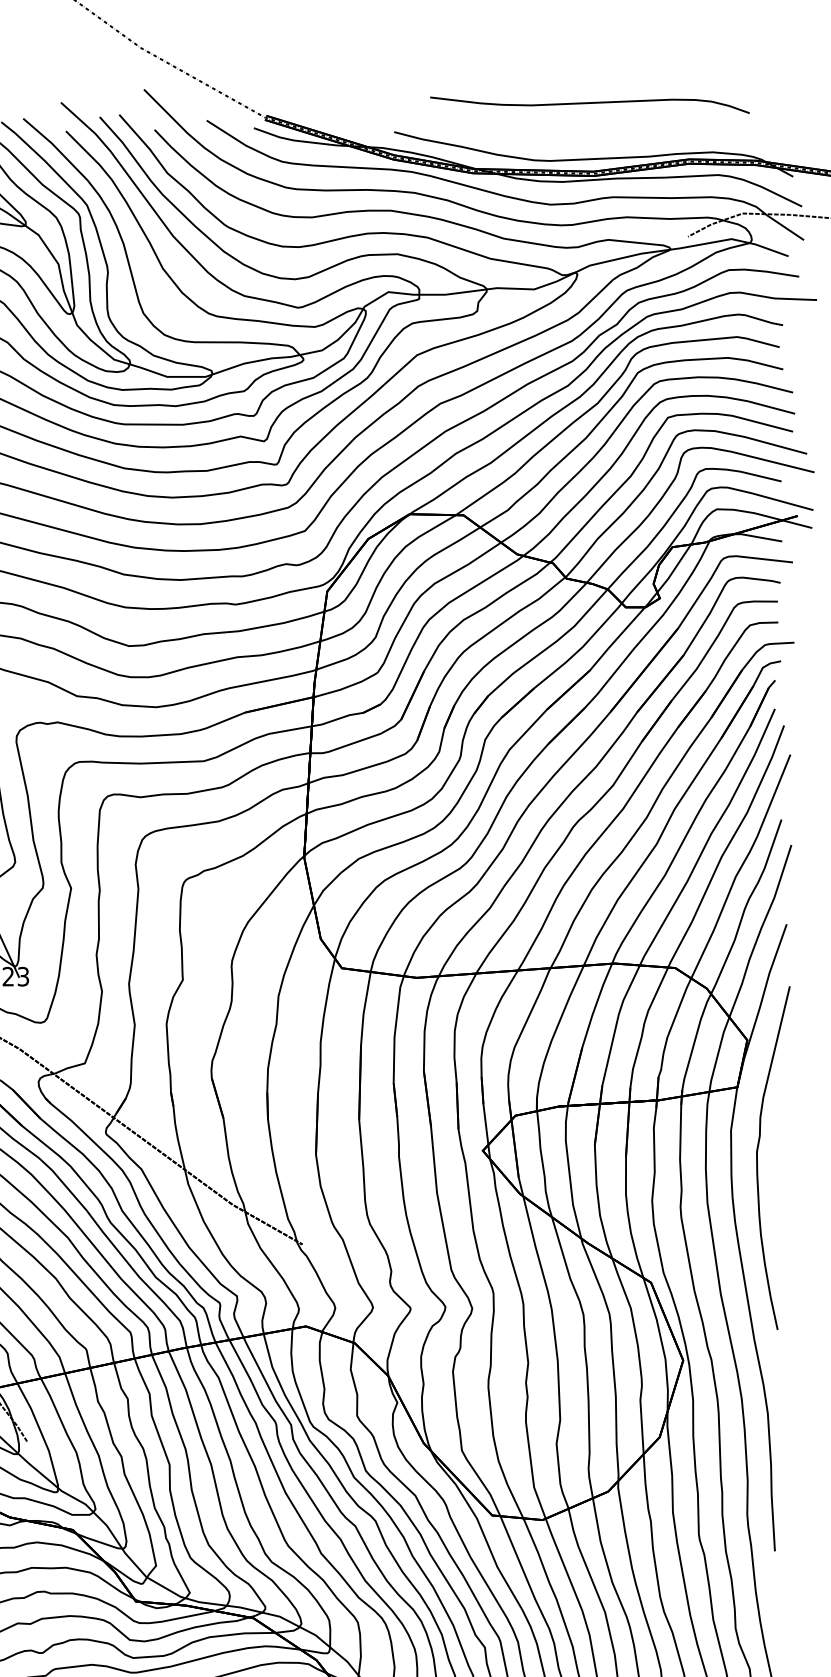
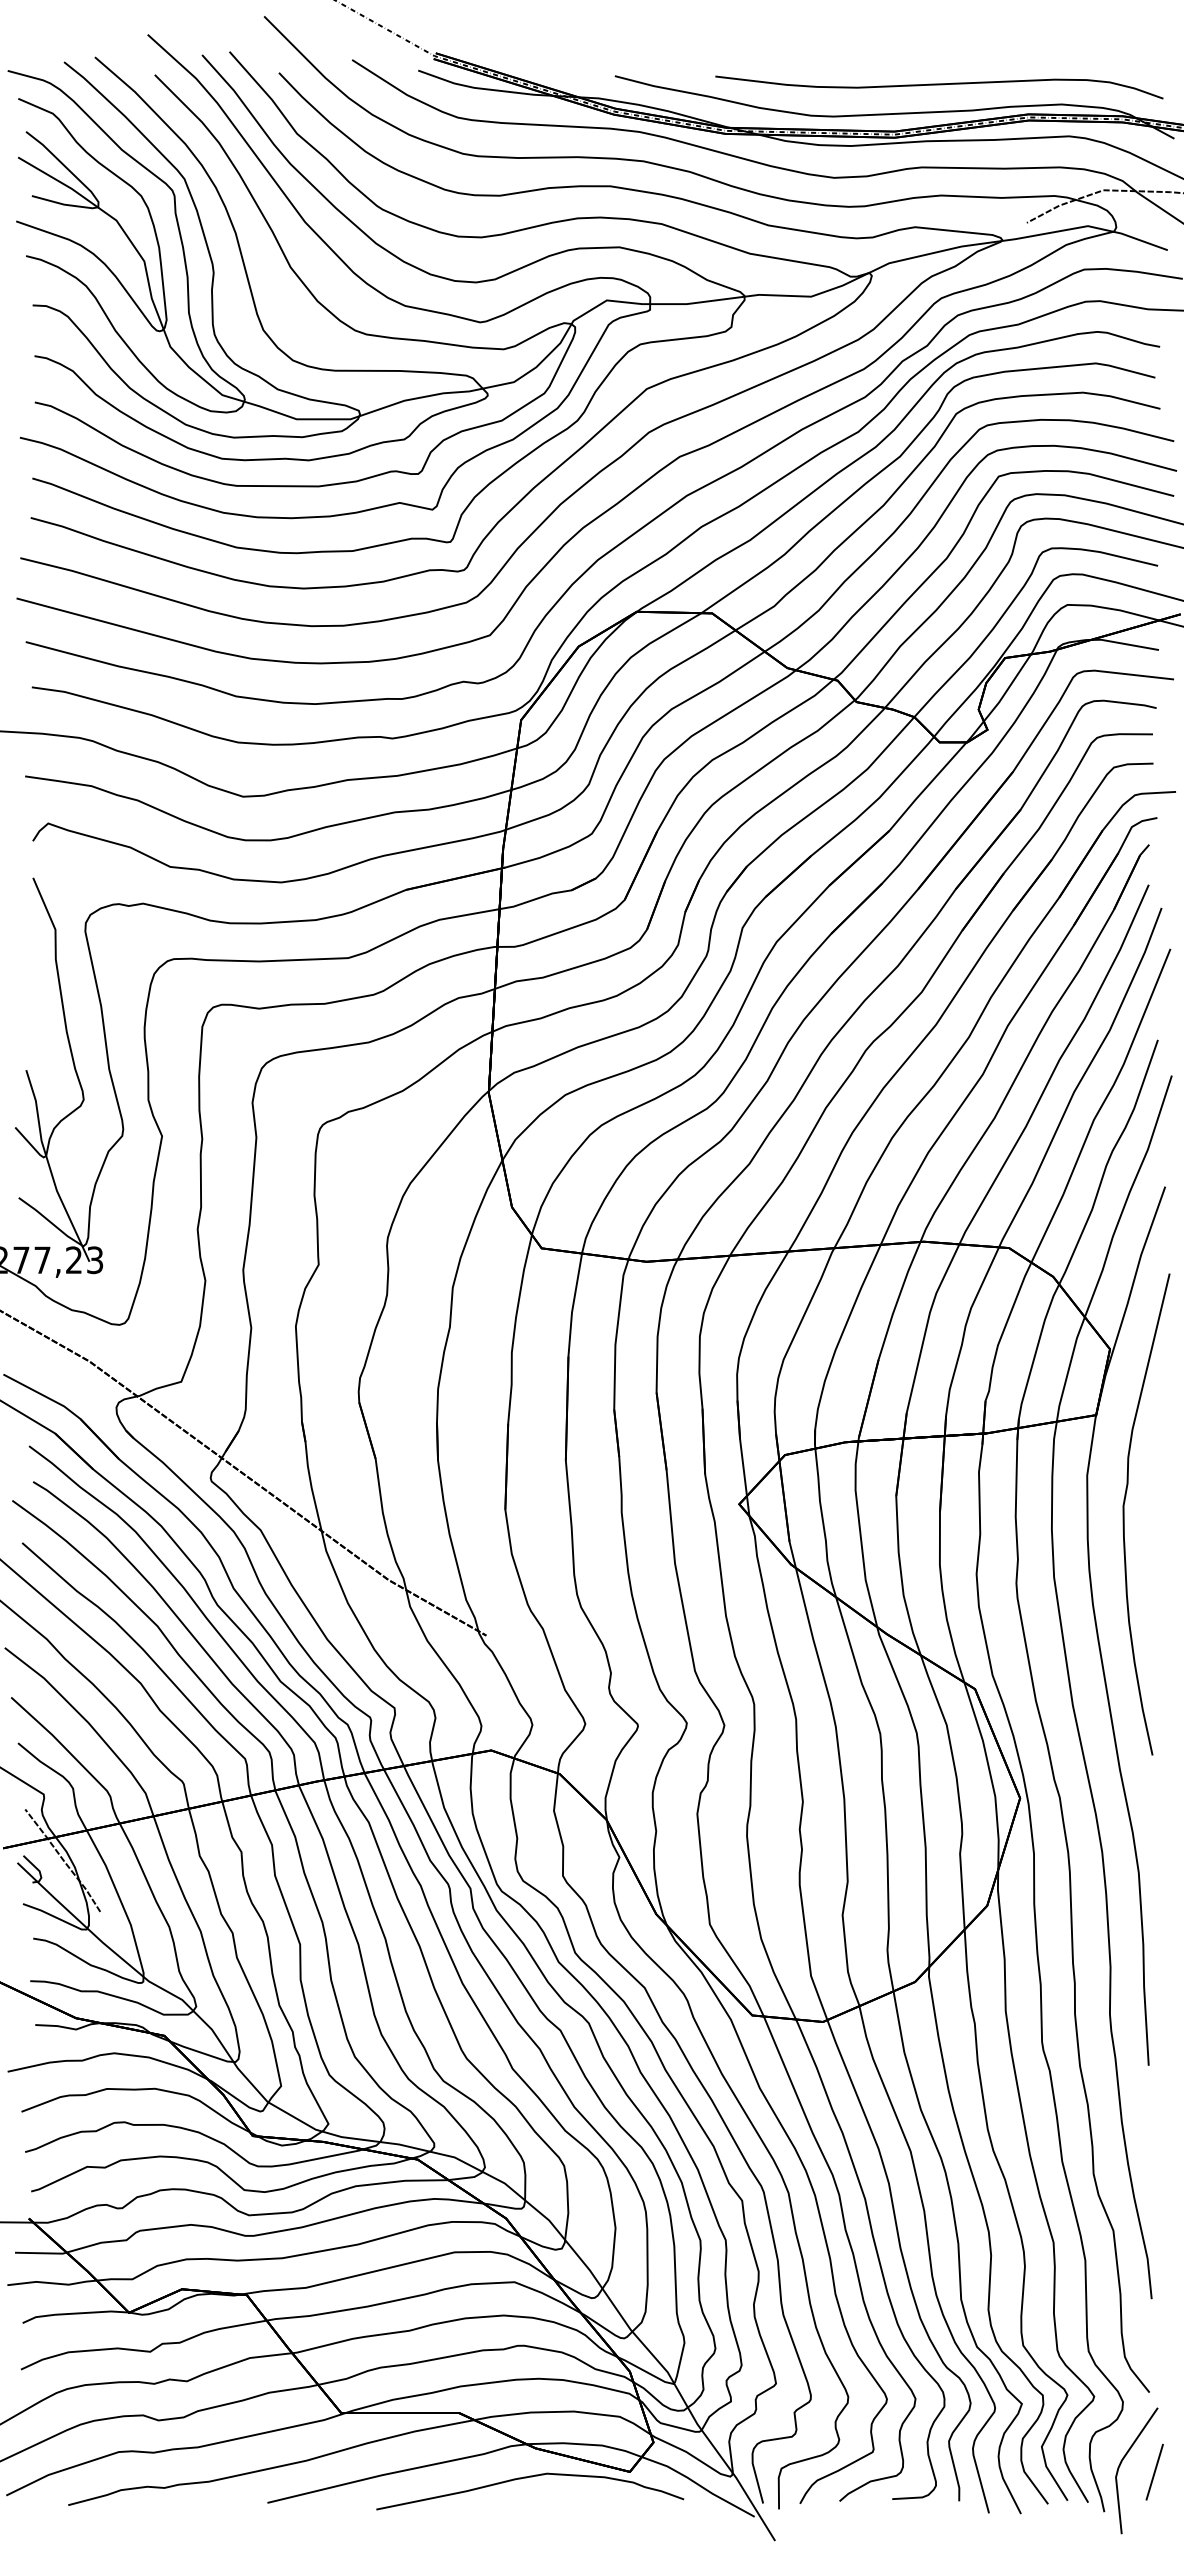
curve: (590, 103) -> (939, 85), moved

